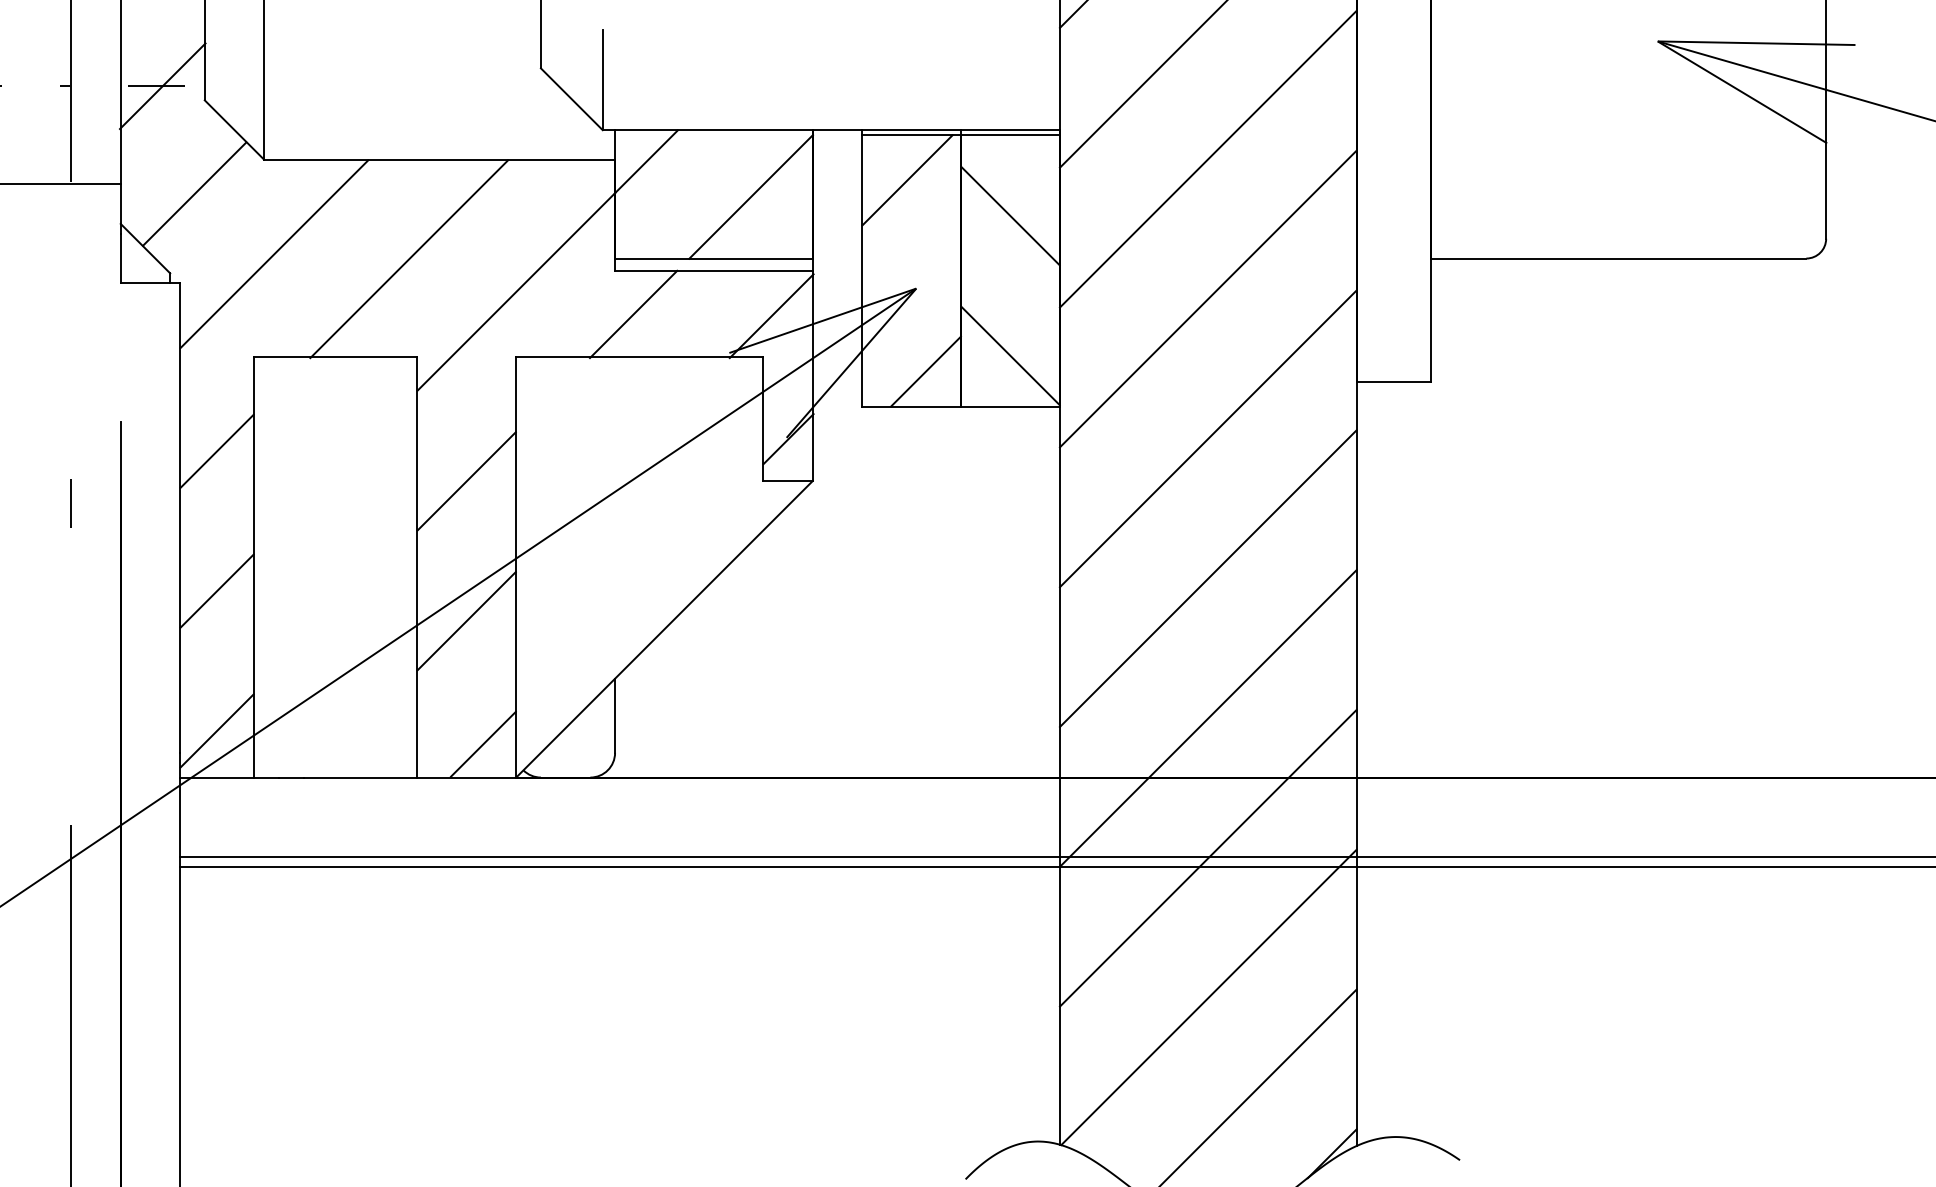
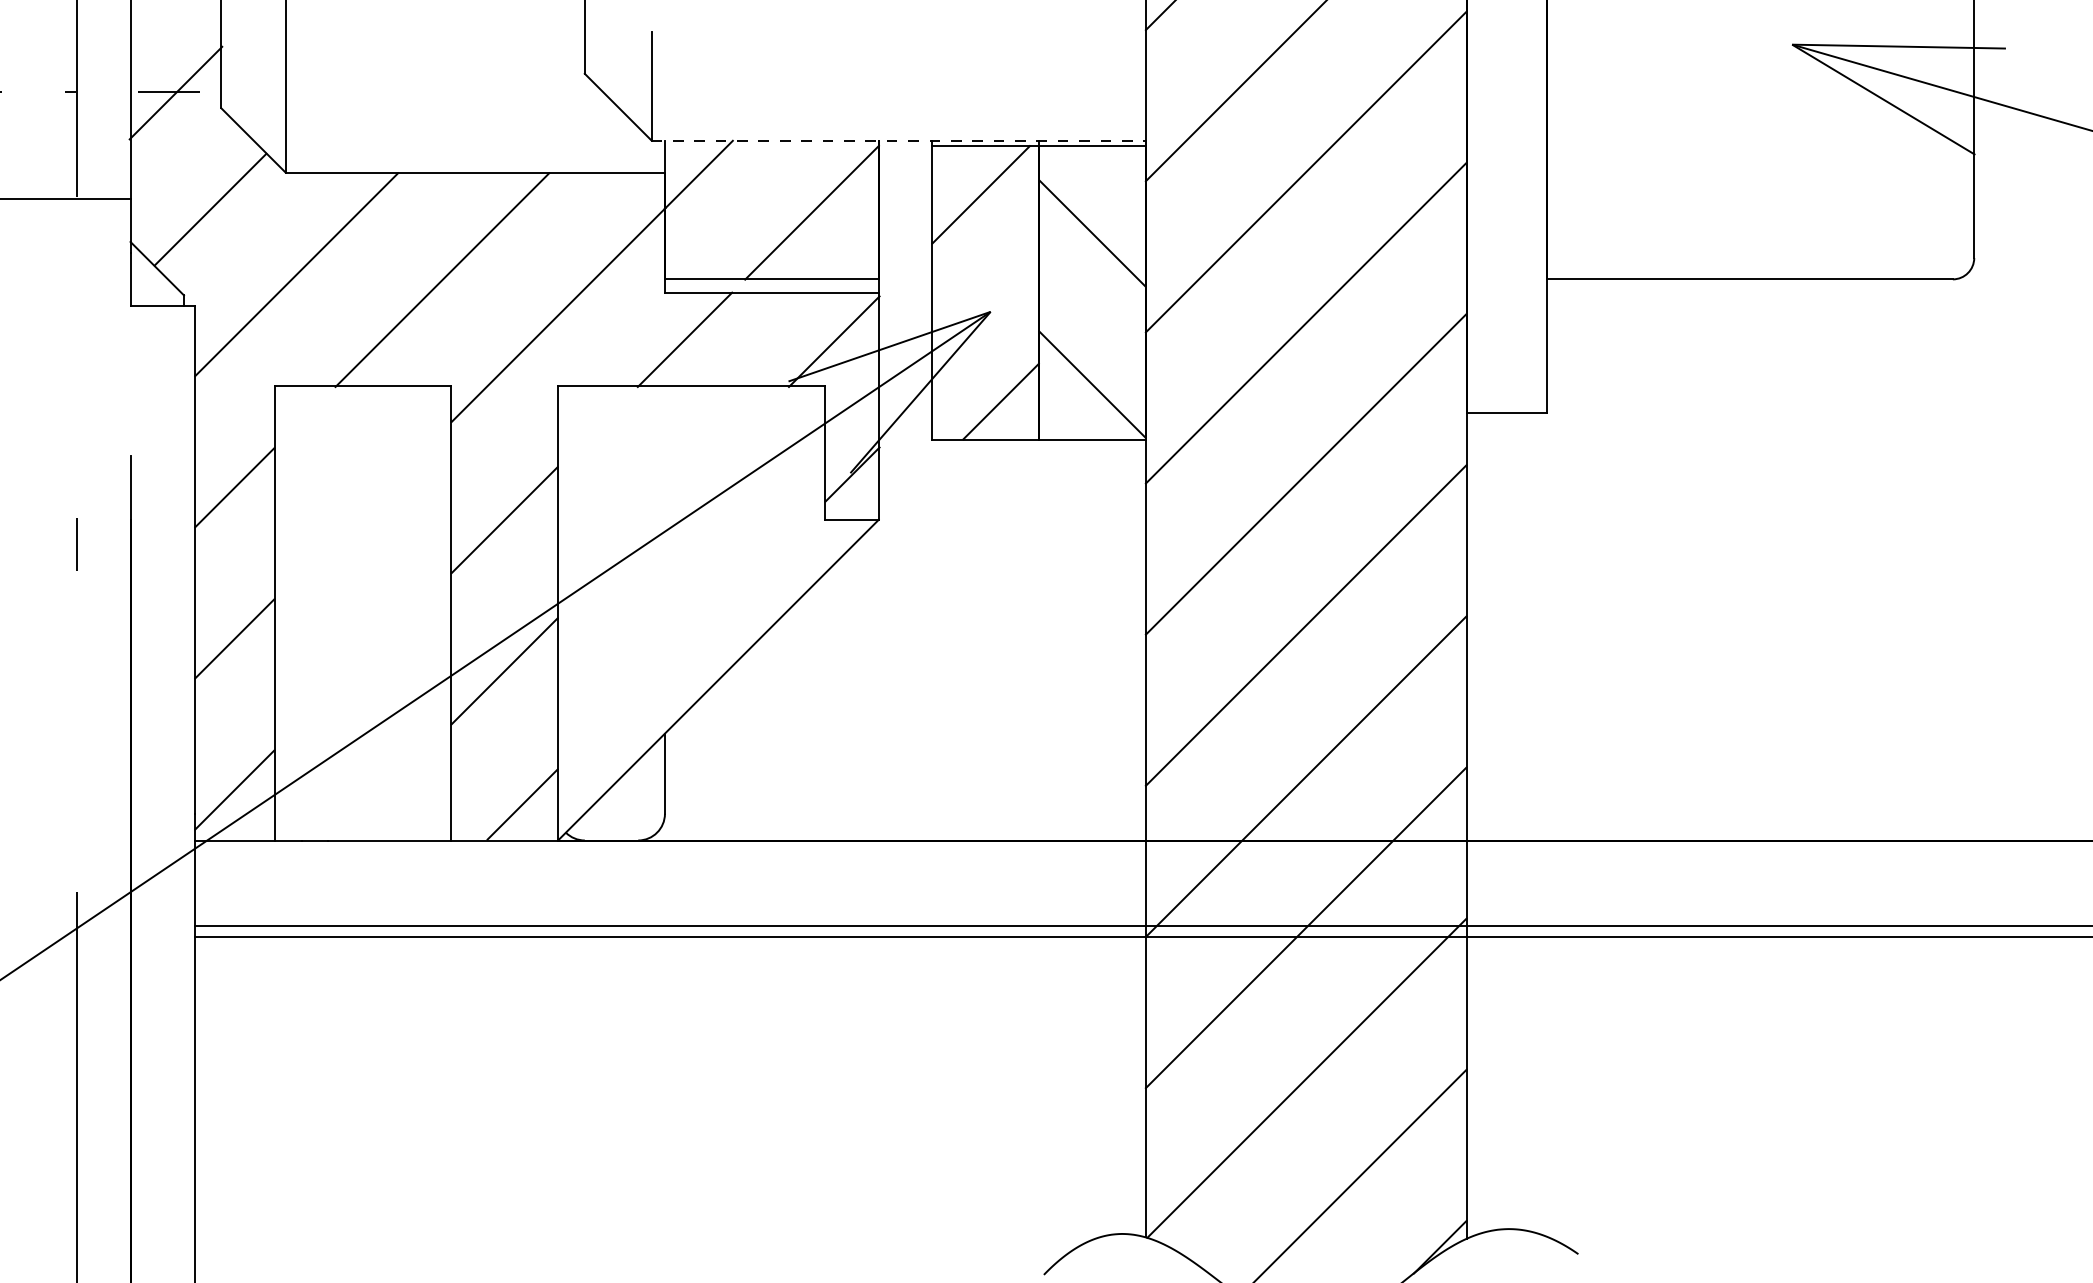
line: (832, 130) -> (899, 140), solid -> dashed

